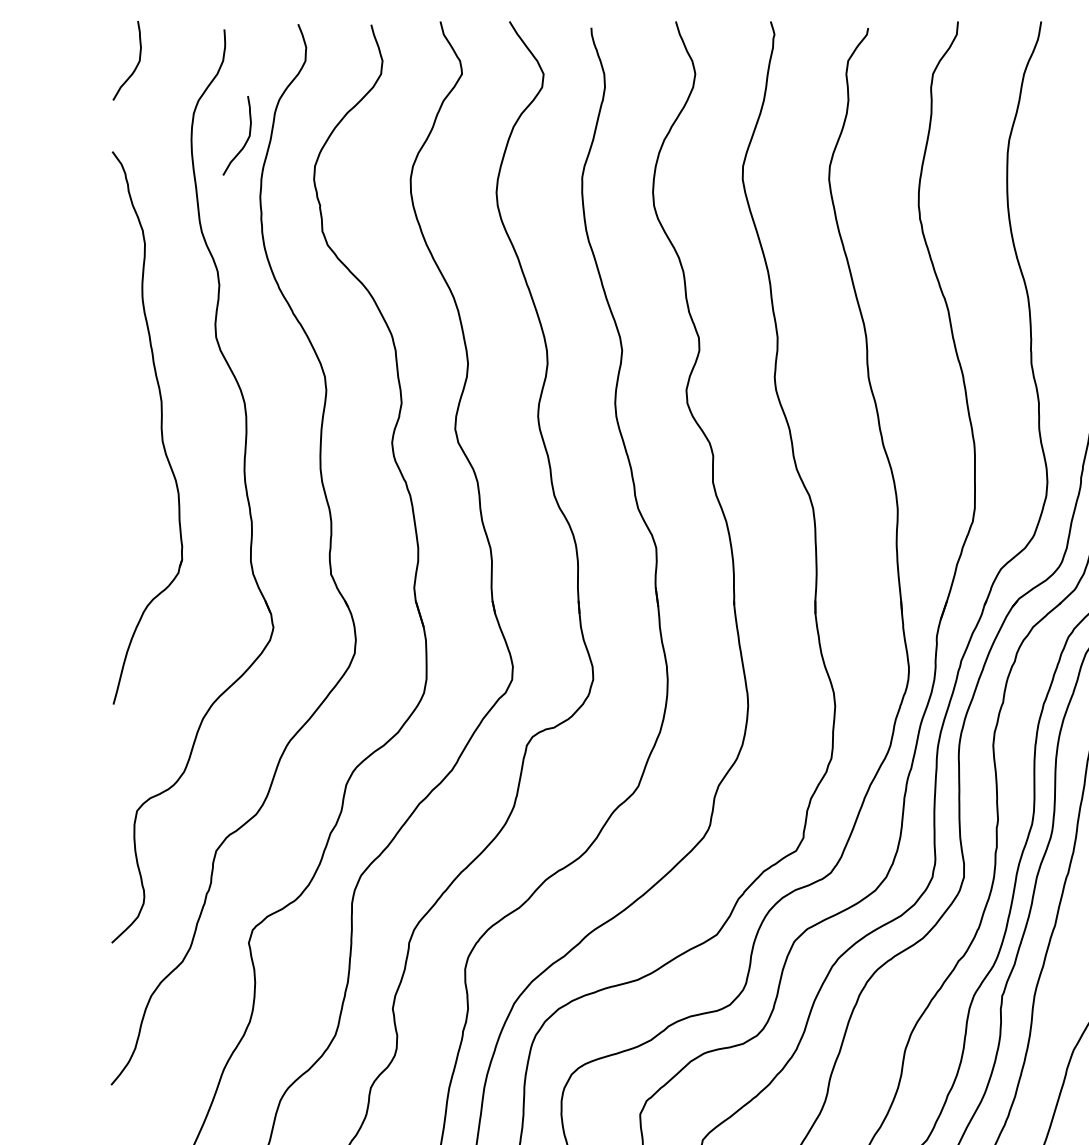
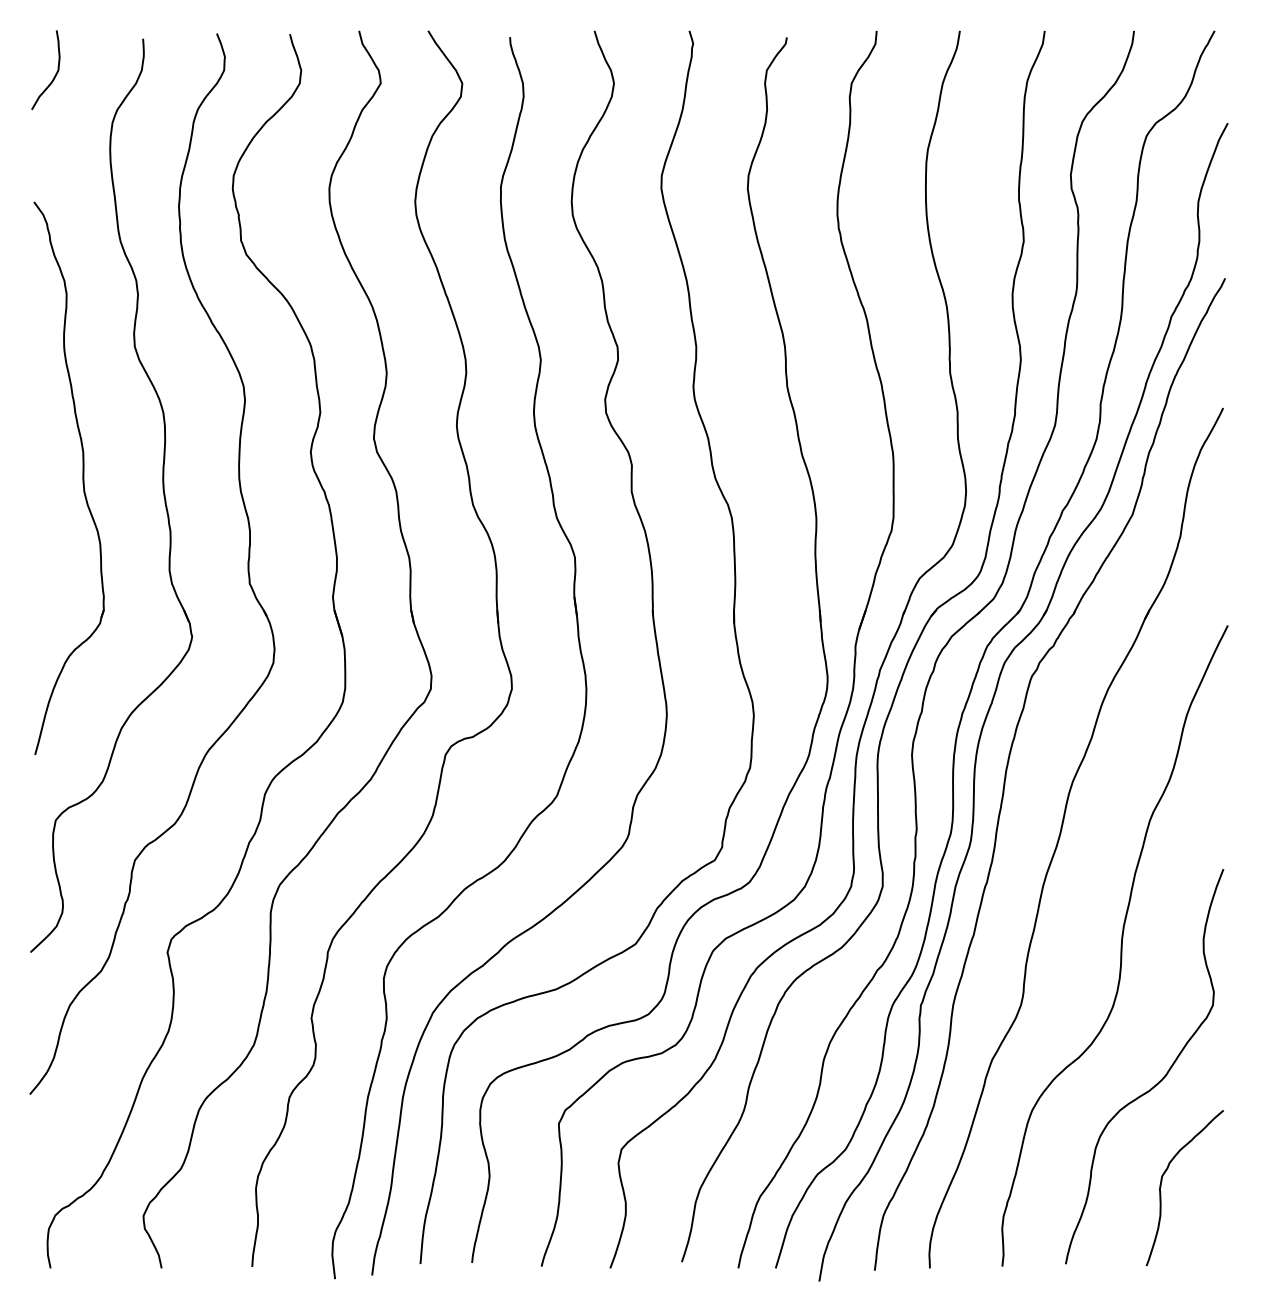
curve: (245, 141) -> (164, 150), removed
part: (160, 427) -> (82, 477), moved

